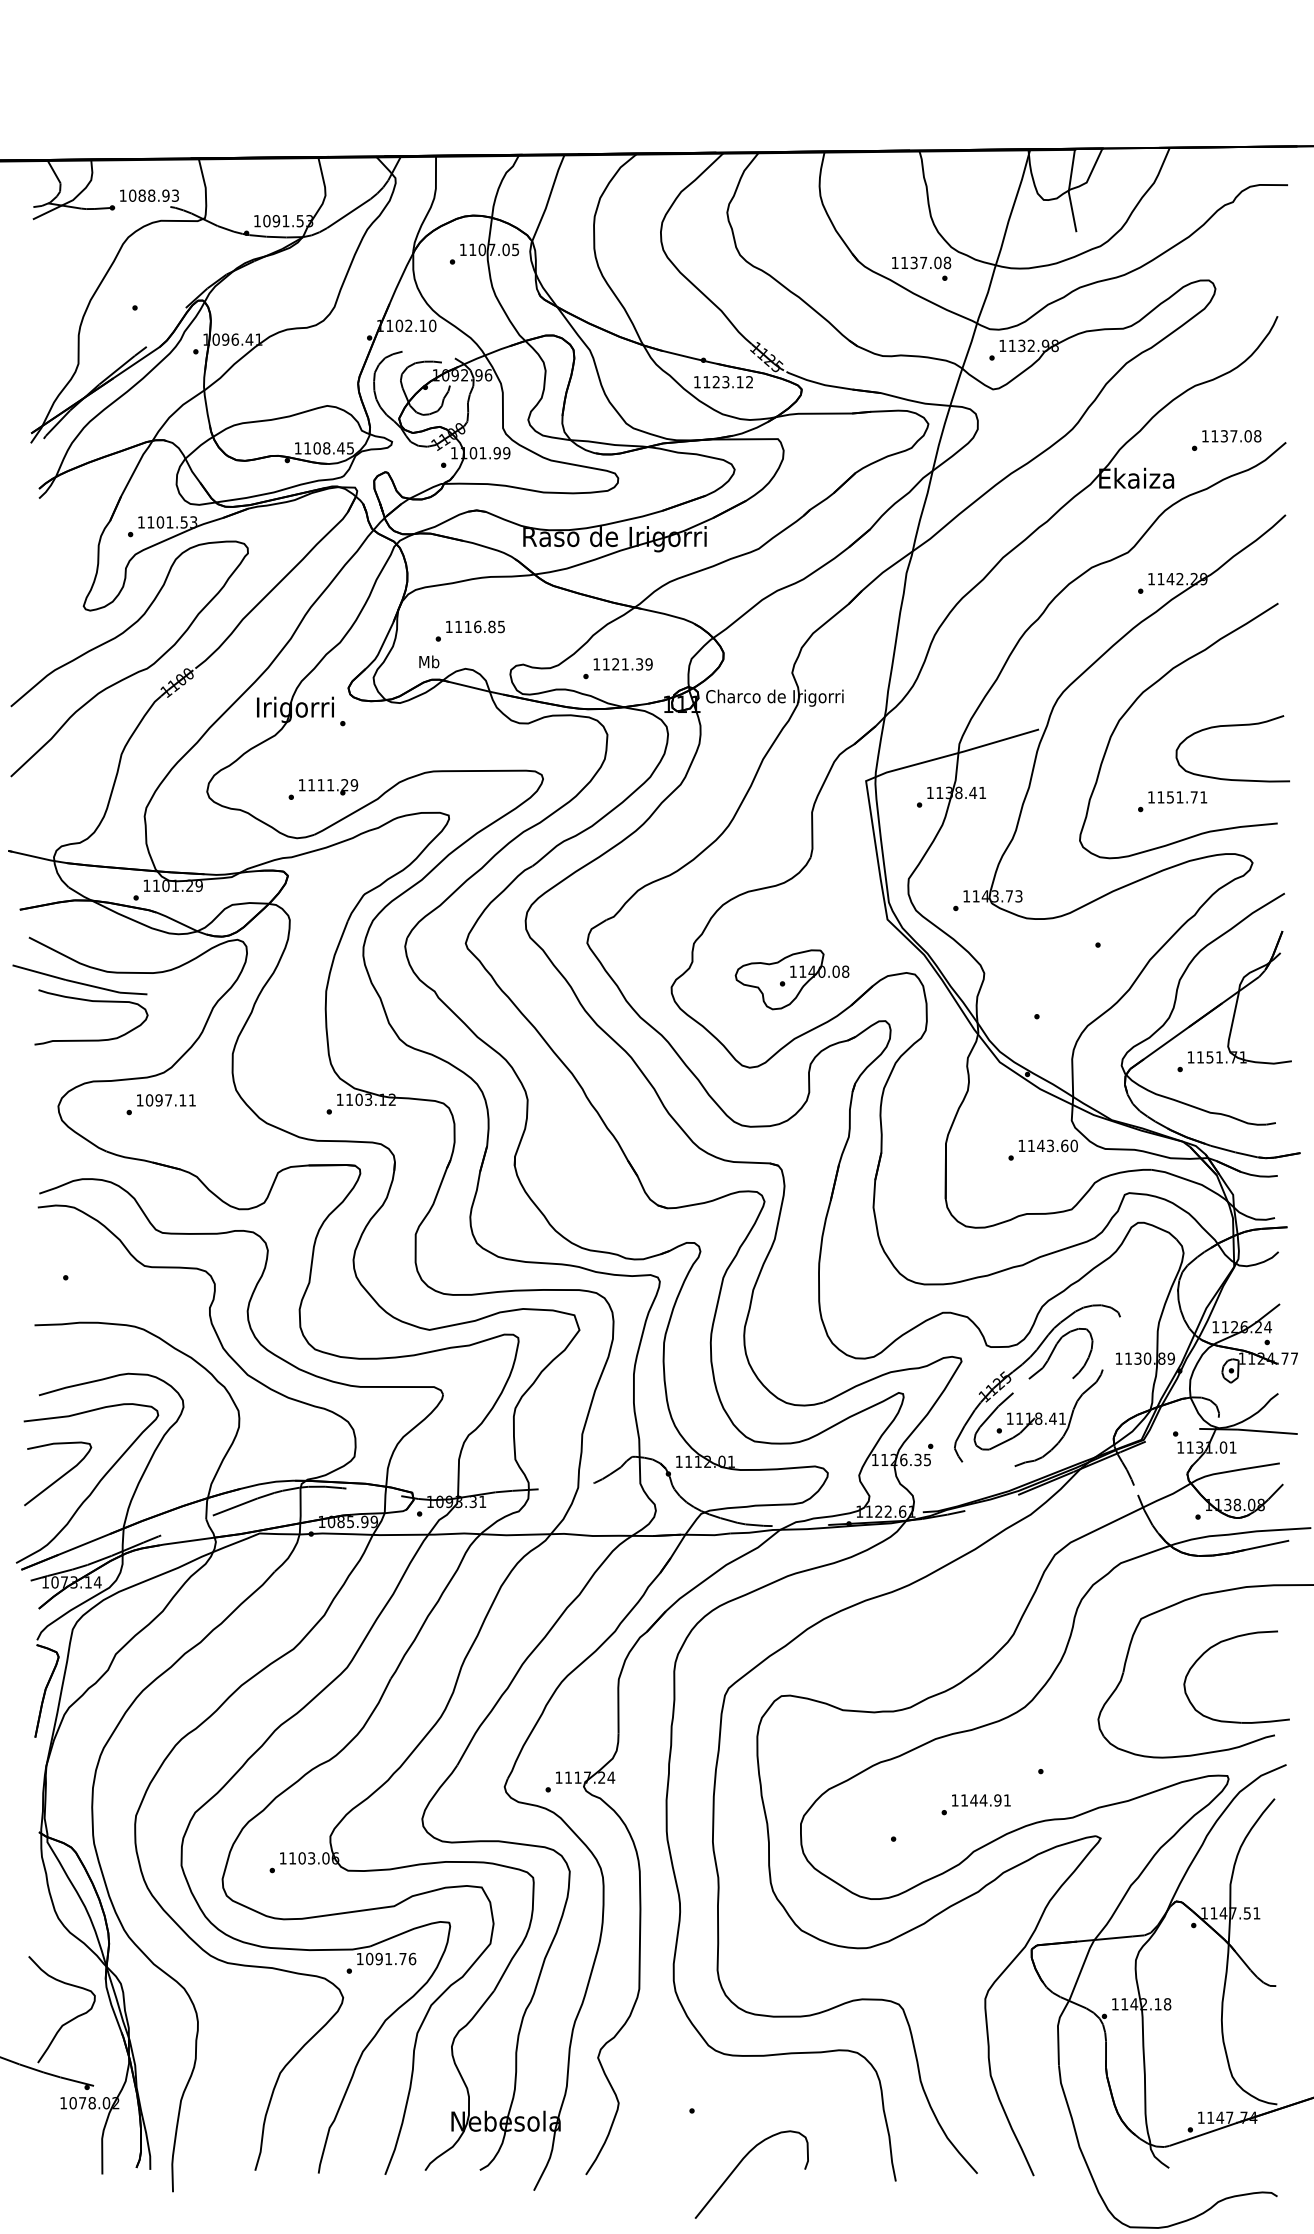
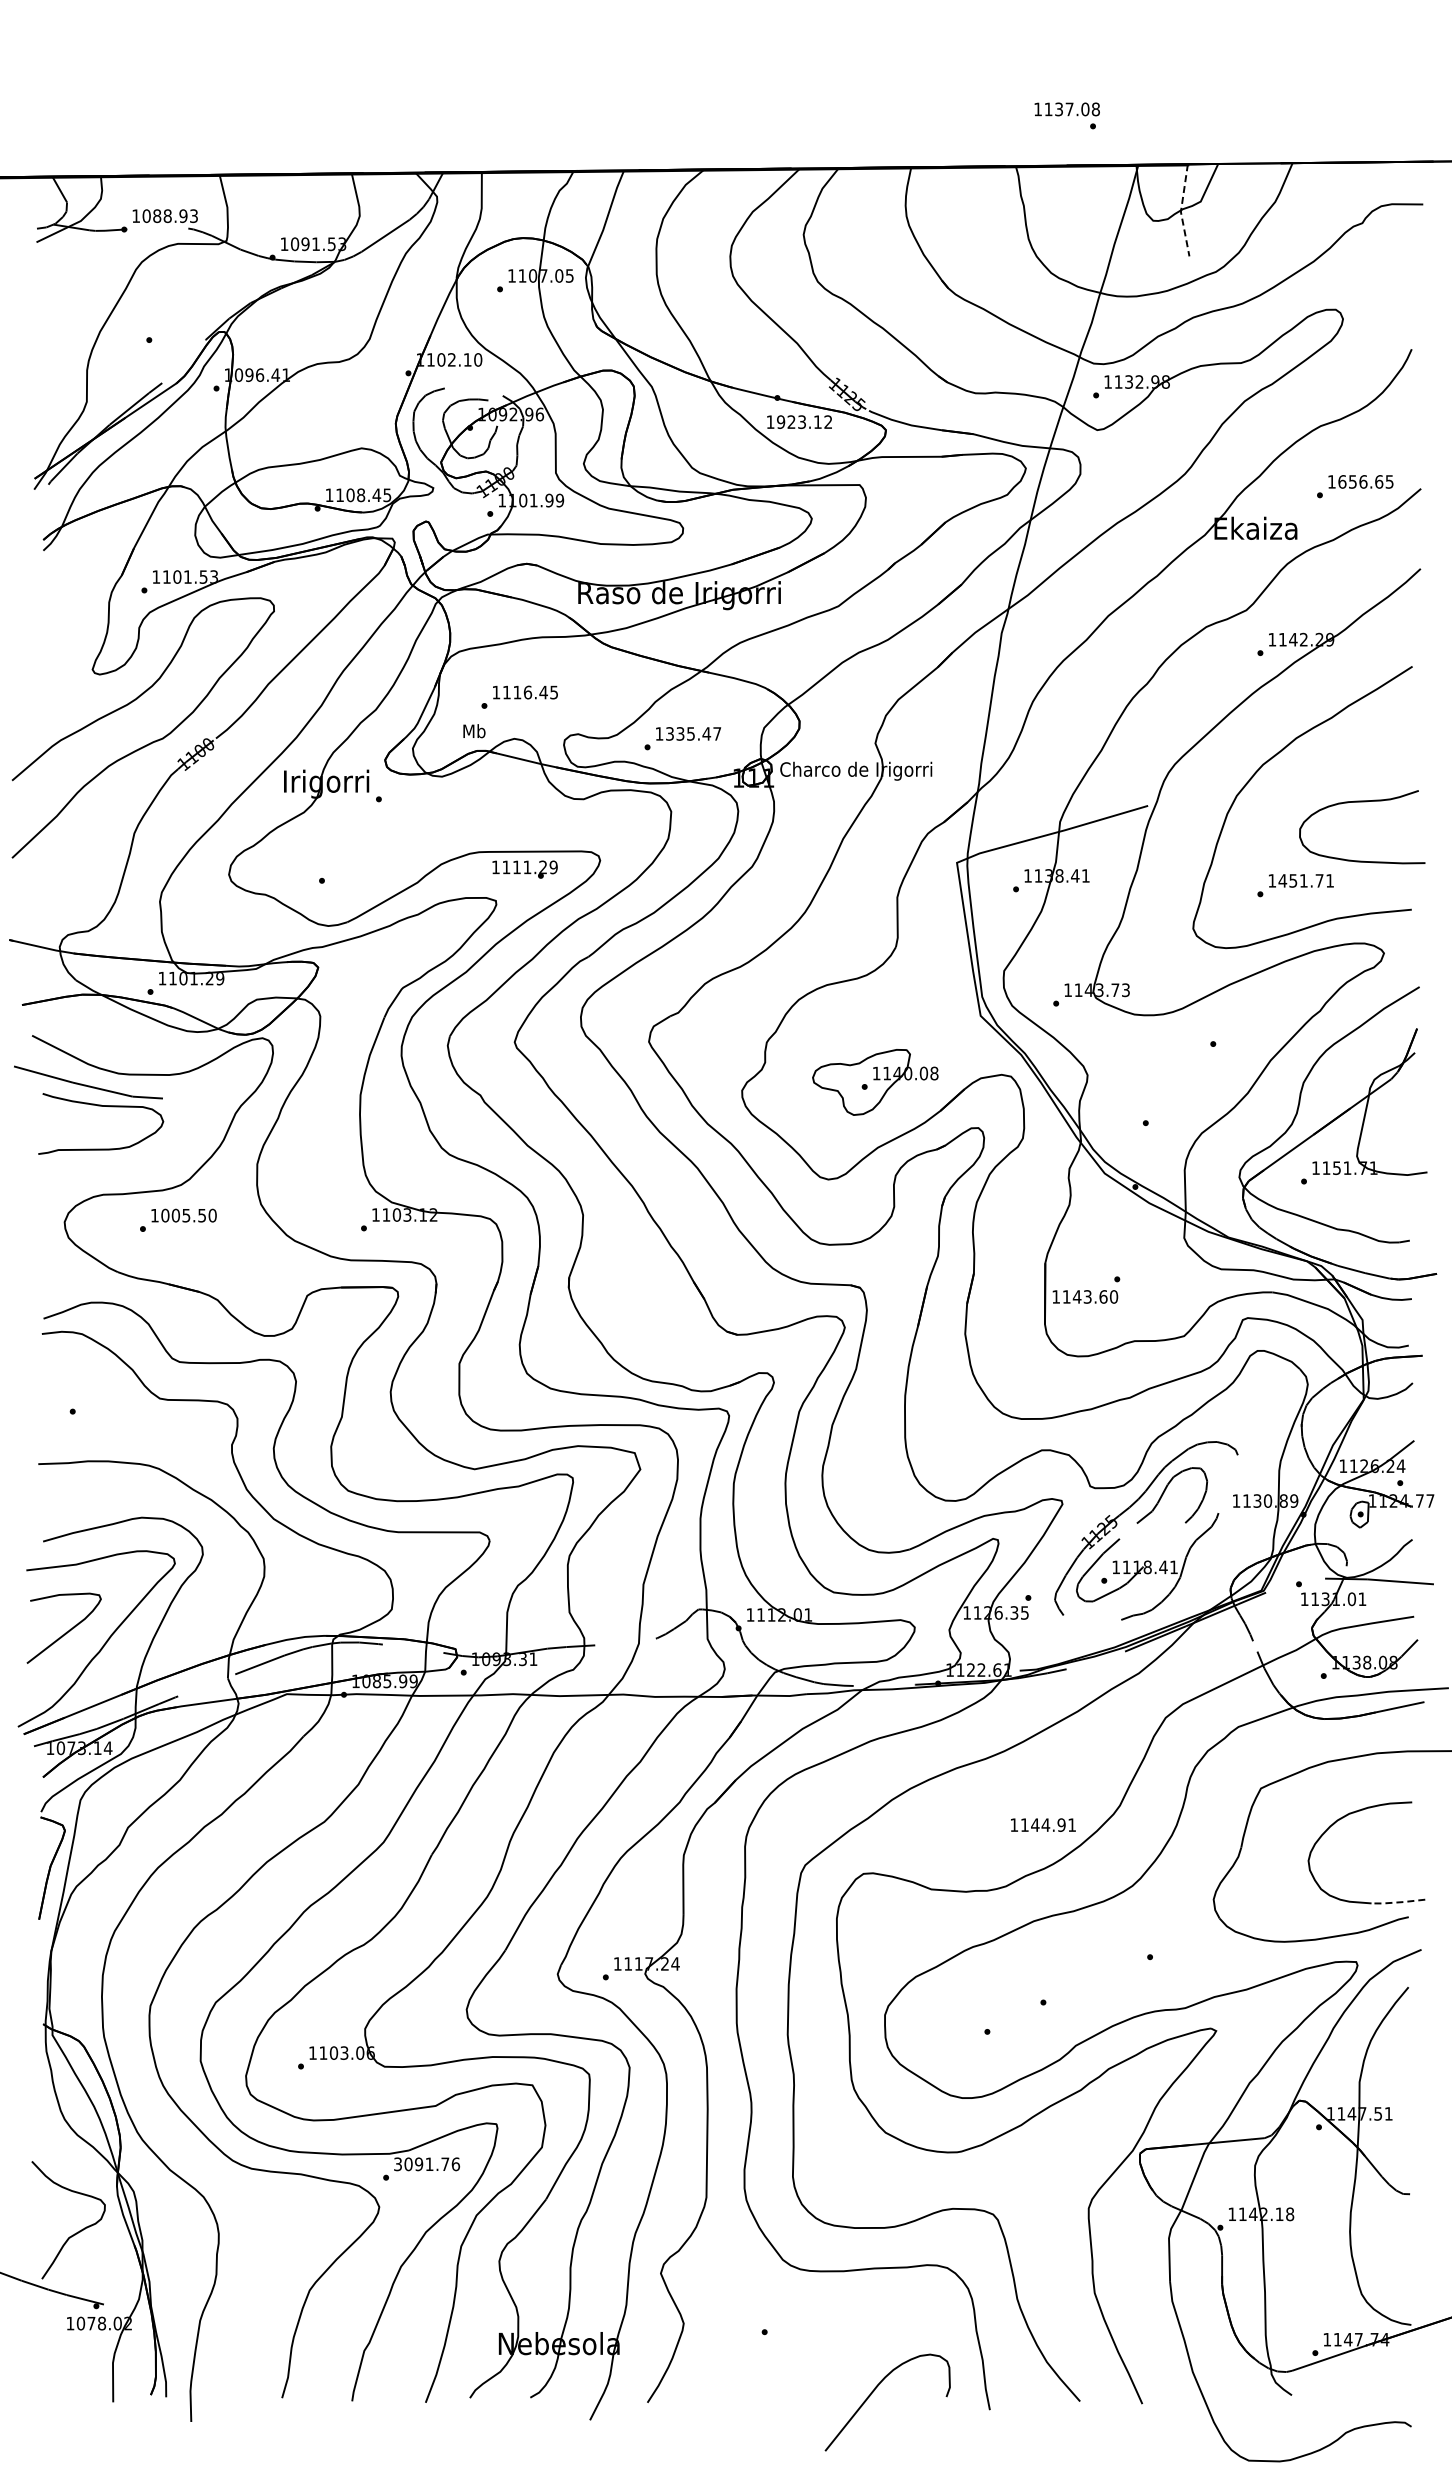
line: (1069, 190) -> (1181, 210), solid -> dashed
text: (920, 268) -> (1066, 115), moved
text: (707, 381) -> (781, 421), 1123.12 -> 1923.12
text: (1235, 435) -> (1365, 481), 1137.08 -> 1656.65
text: (491, 626) -> (543, 692), 1116.85 -> 1116.45
text: (627, 663) -> (693, 733), 1121.39 -> 1335.47
text: (327, 787) -> (524, 869), moved
text: (1160, 797) -> (1282, 880), 1151.71 -> 1451.71
text: (175, 1100) -> (193, 1215), 1097.11 -> 1005.50
text: (1048, 1145) -> (1085, 1296), moved
line: (1265, 1722) -> (1398, 1902), solid -> dashed
text: (981, 1799) -> (1043, 1824), moved
text: (359, 1959) -> (397, 2164), 1091.76 -> 3091.76
curve: (739, 2164) -> (874, 2391), moved

